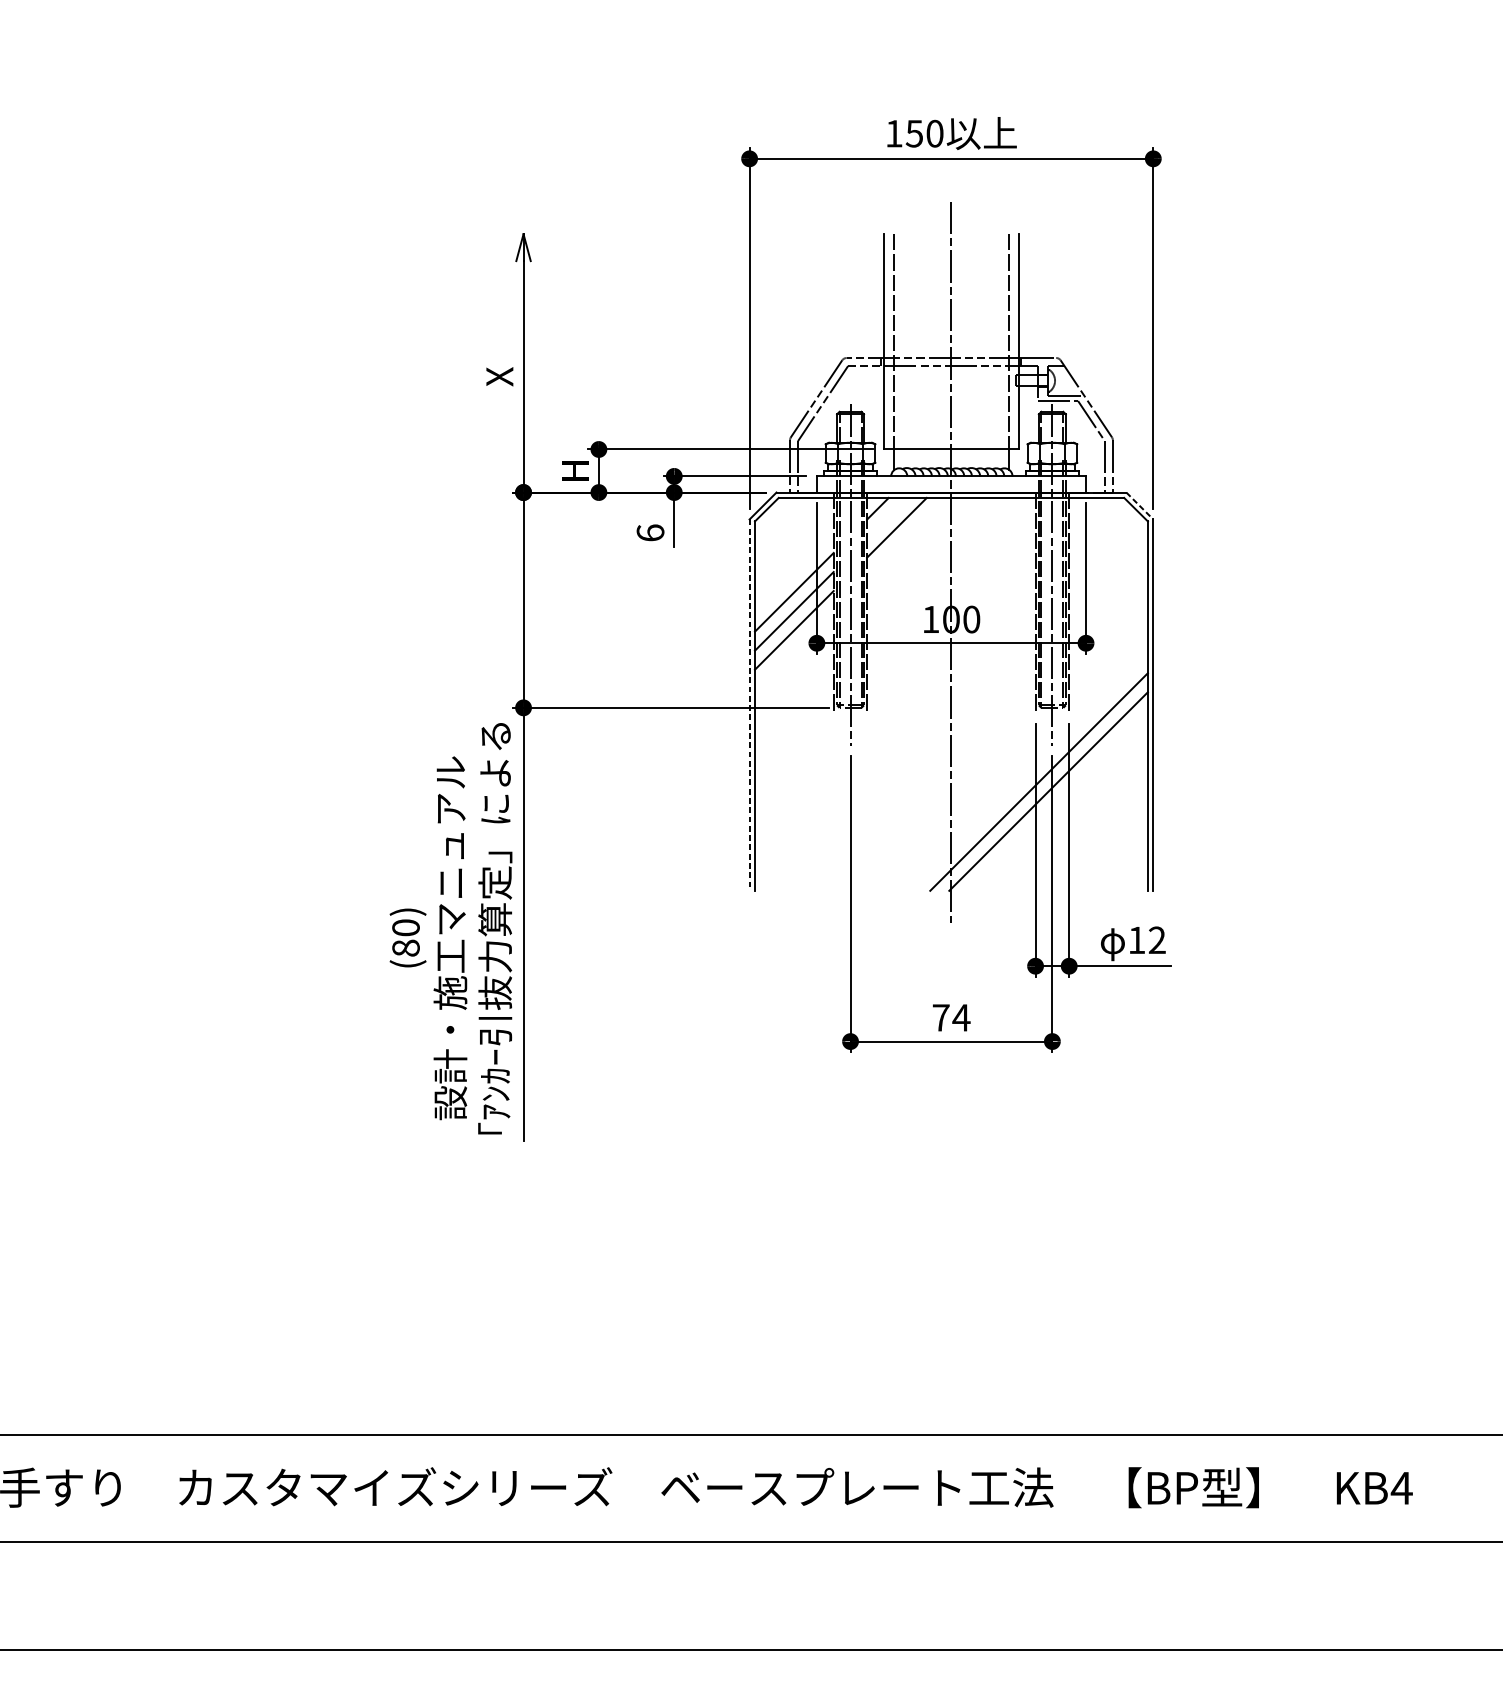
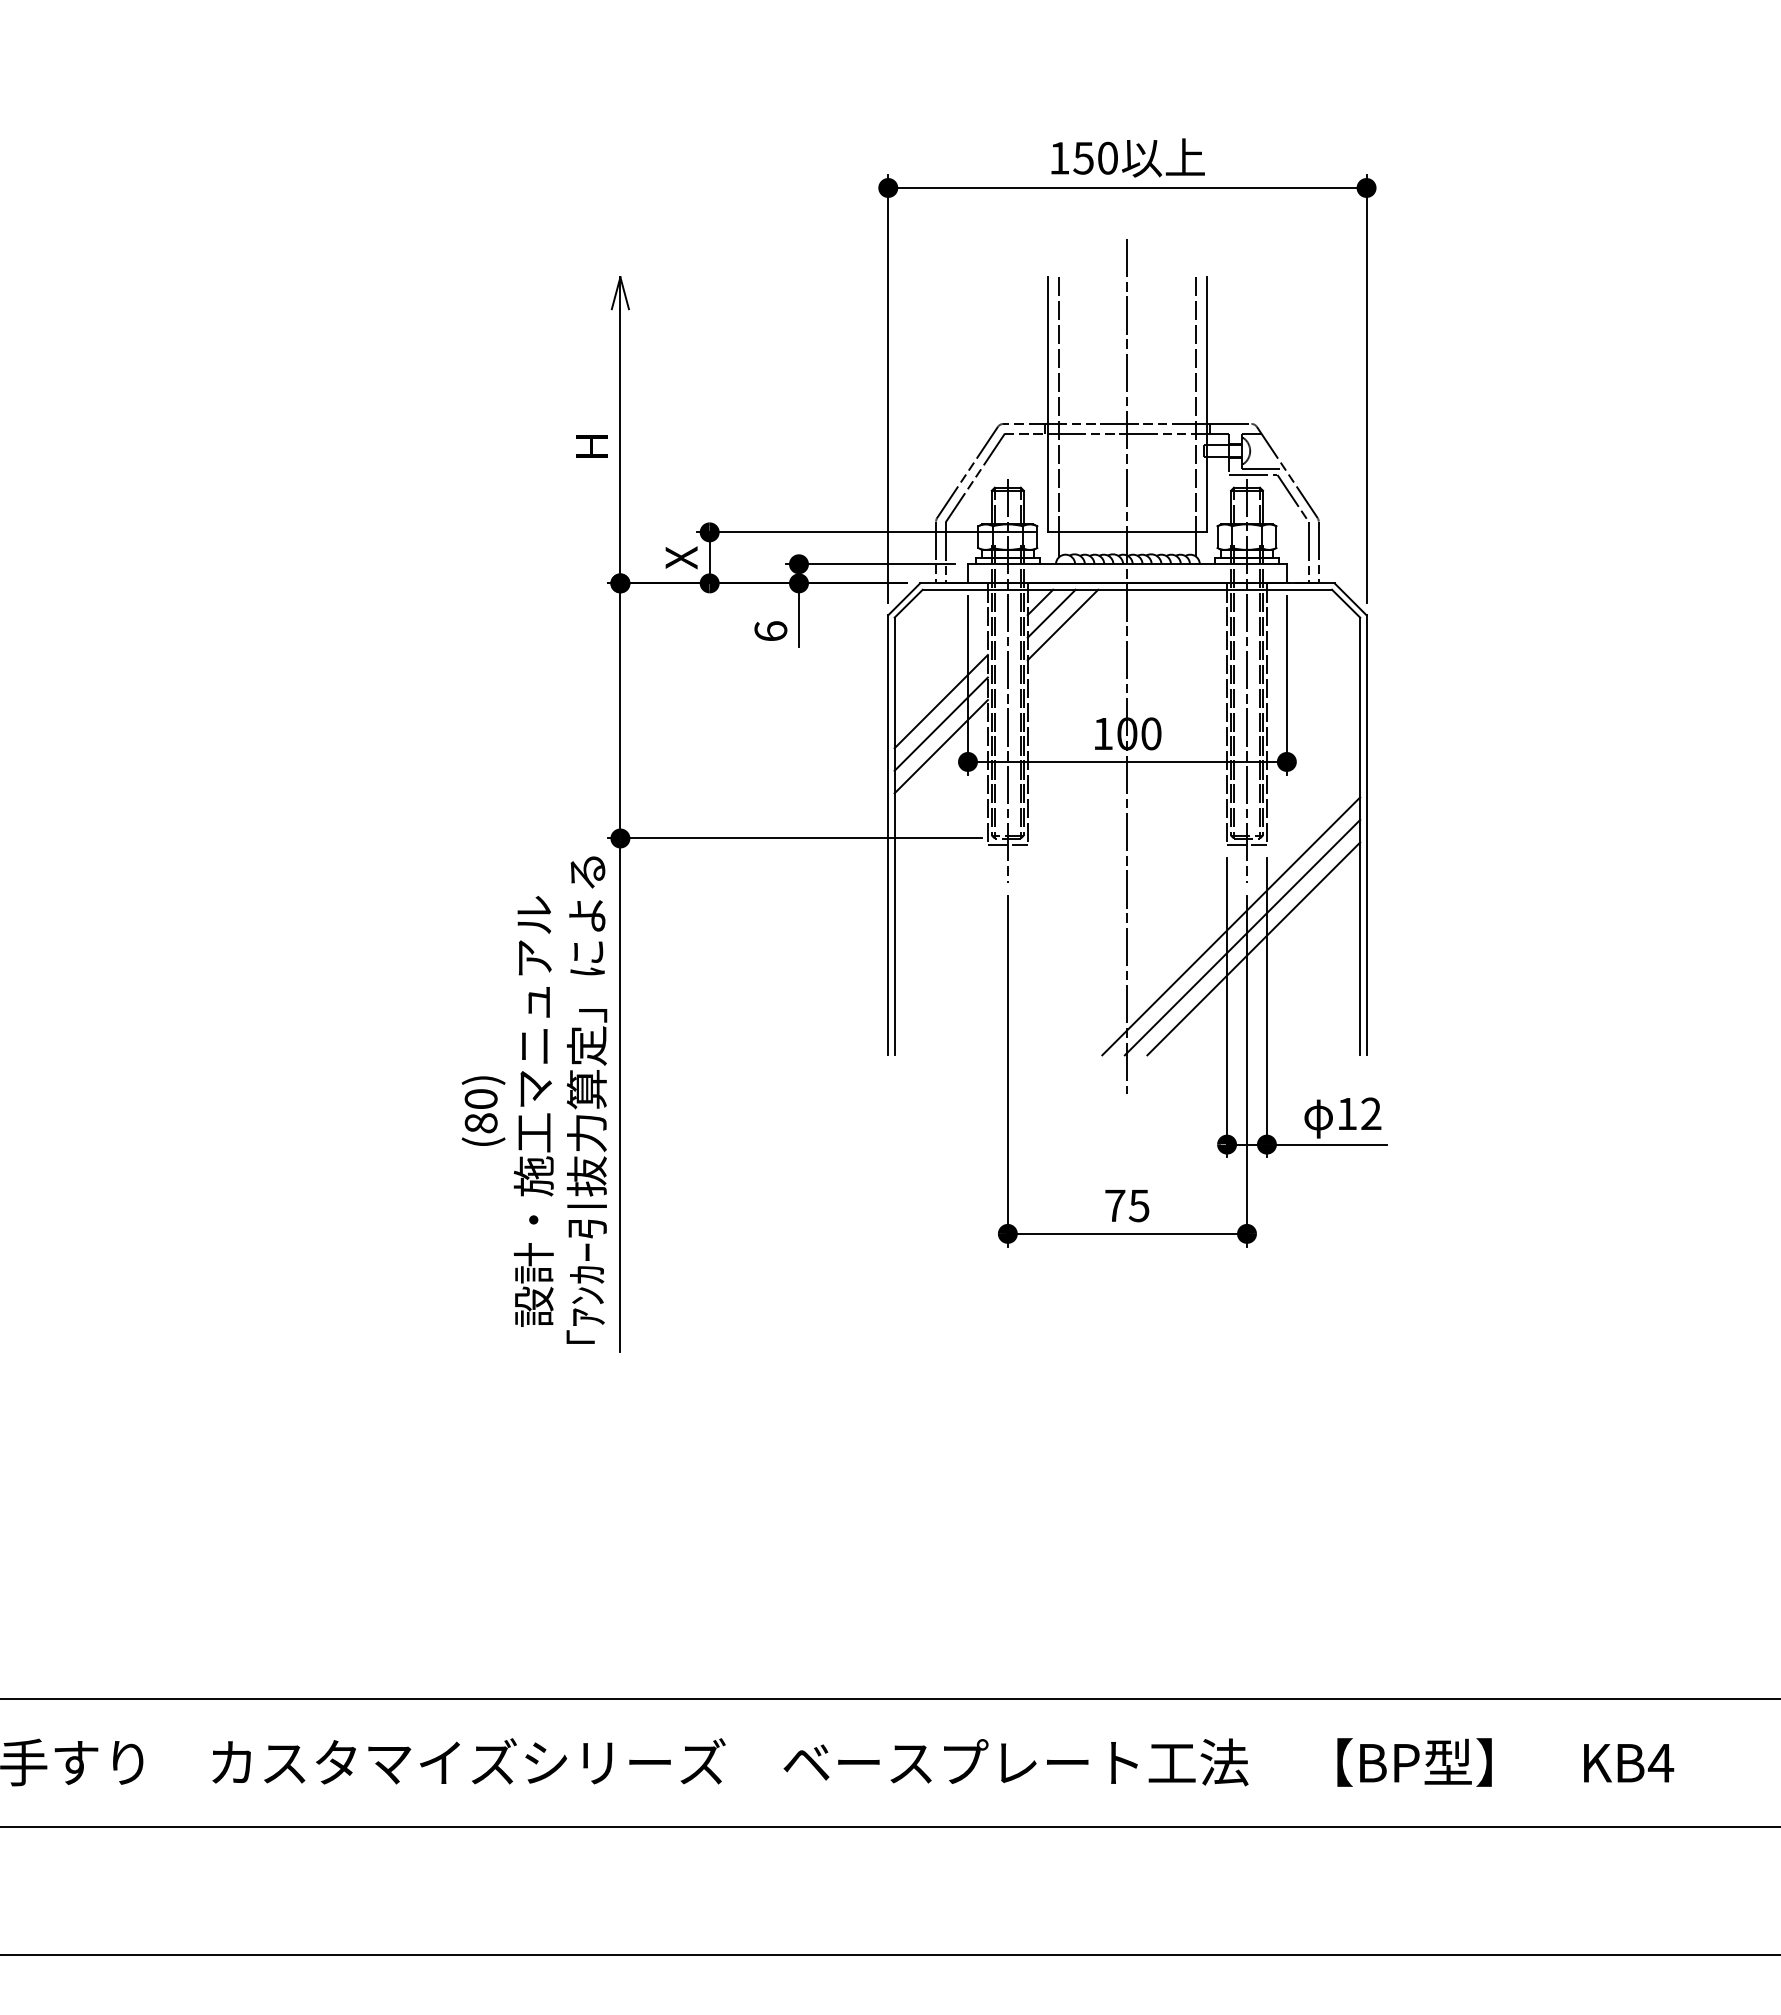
text: (499, 376) -> (592, 445), X -> H
text: (575, 470) -> (681, 557), H -> X
line: (1139, 506) -> (1350, 599), dashed -> solid
line: (887, 517) -> (1051, 613), added
line: (749, 705) -> (888, 835), dashed -> solid
line: (850, 712) -> (1007, 844), added
line: (1051, 712) -> (1246, 844), added
line: (1057, 800) -> (1253, 948), added
text: (961, 1017) -> (1139, 1205), 74 -> 75

